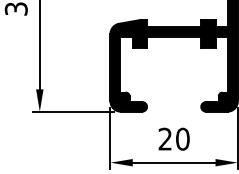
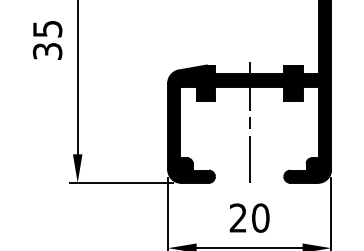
line: (174, 64) -> (249, 122), added

